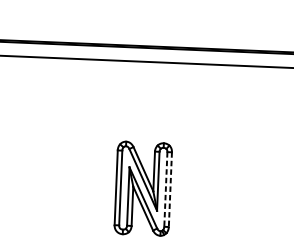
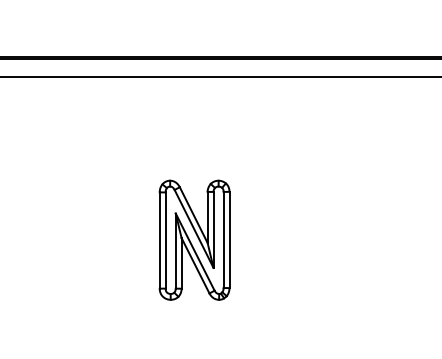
line: (165, 189) -> (223, 240), dashed -> solid
line: (170, 190) -> (229, 240), dashed -> solid

